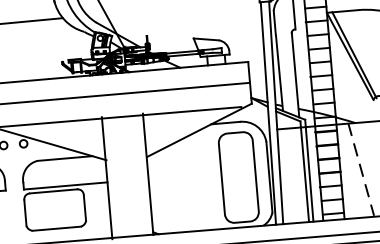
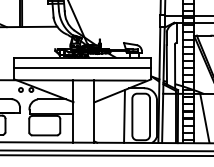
line: (360, 170) -> (204, 118), dashed -> solid
line: (206, 179) -> (124, 116), added

